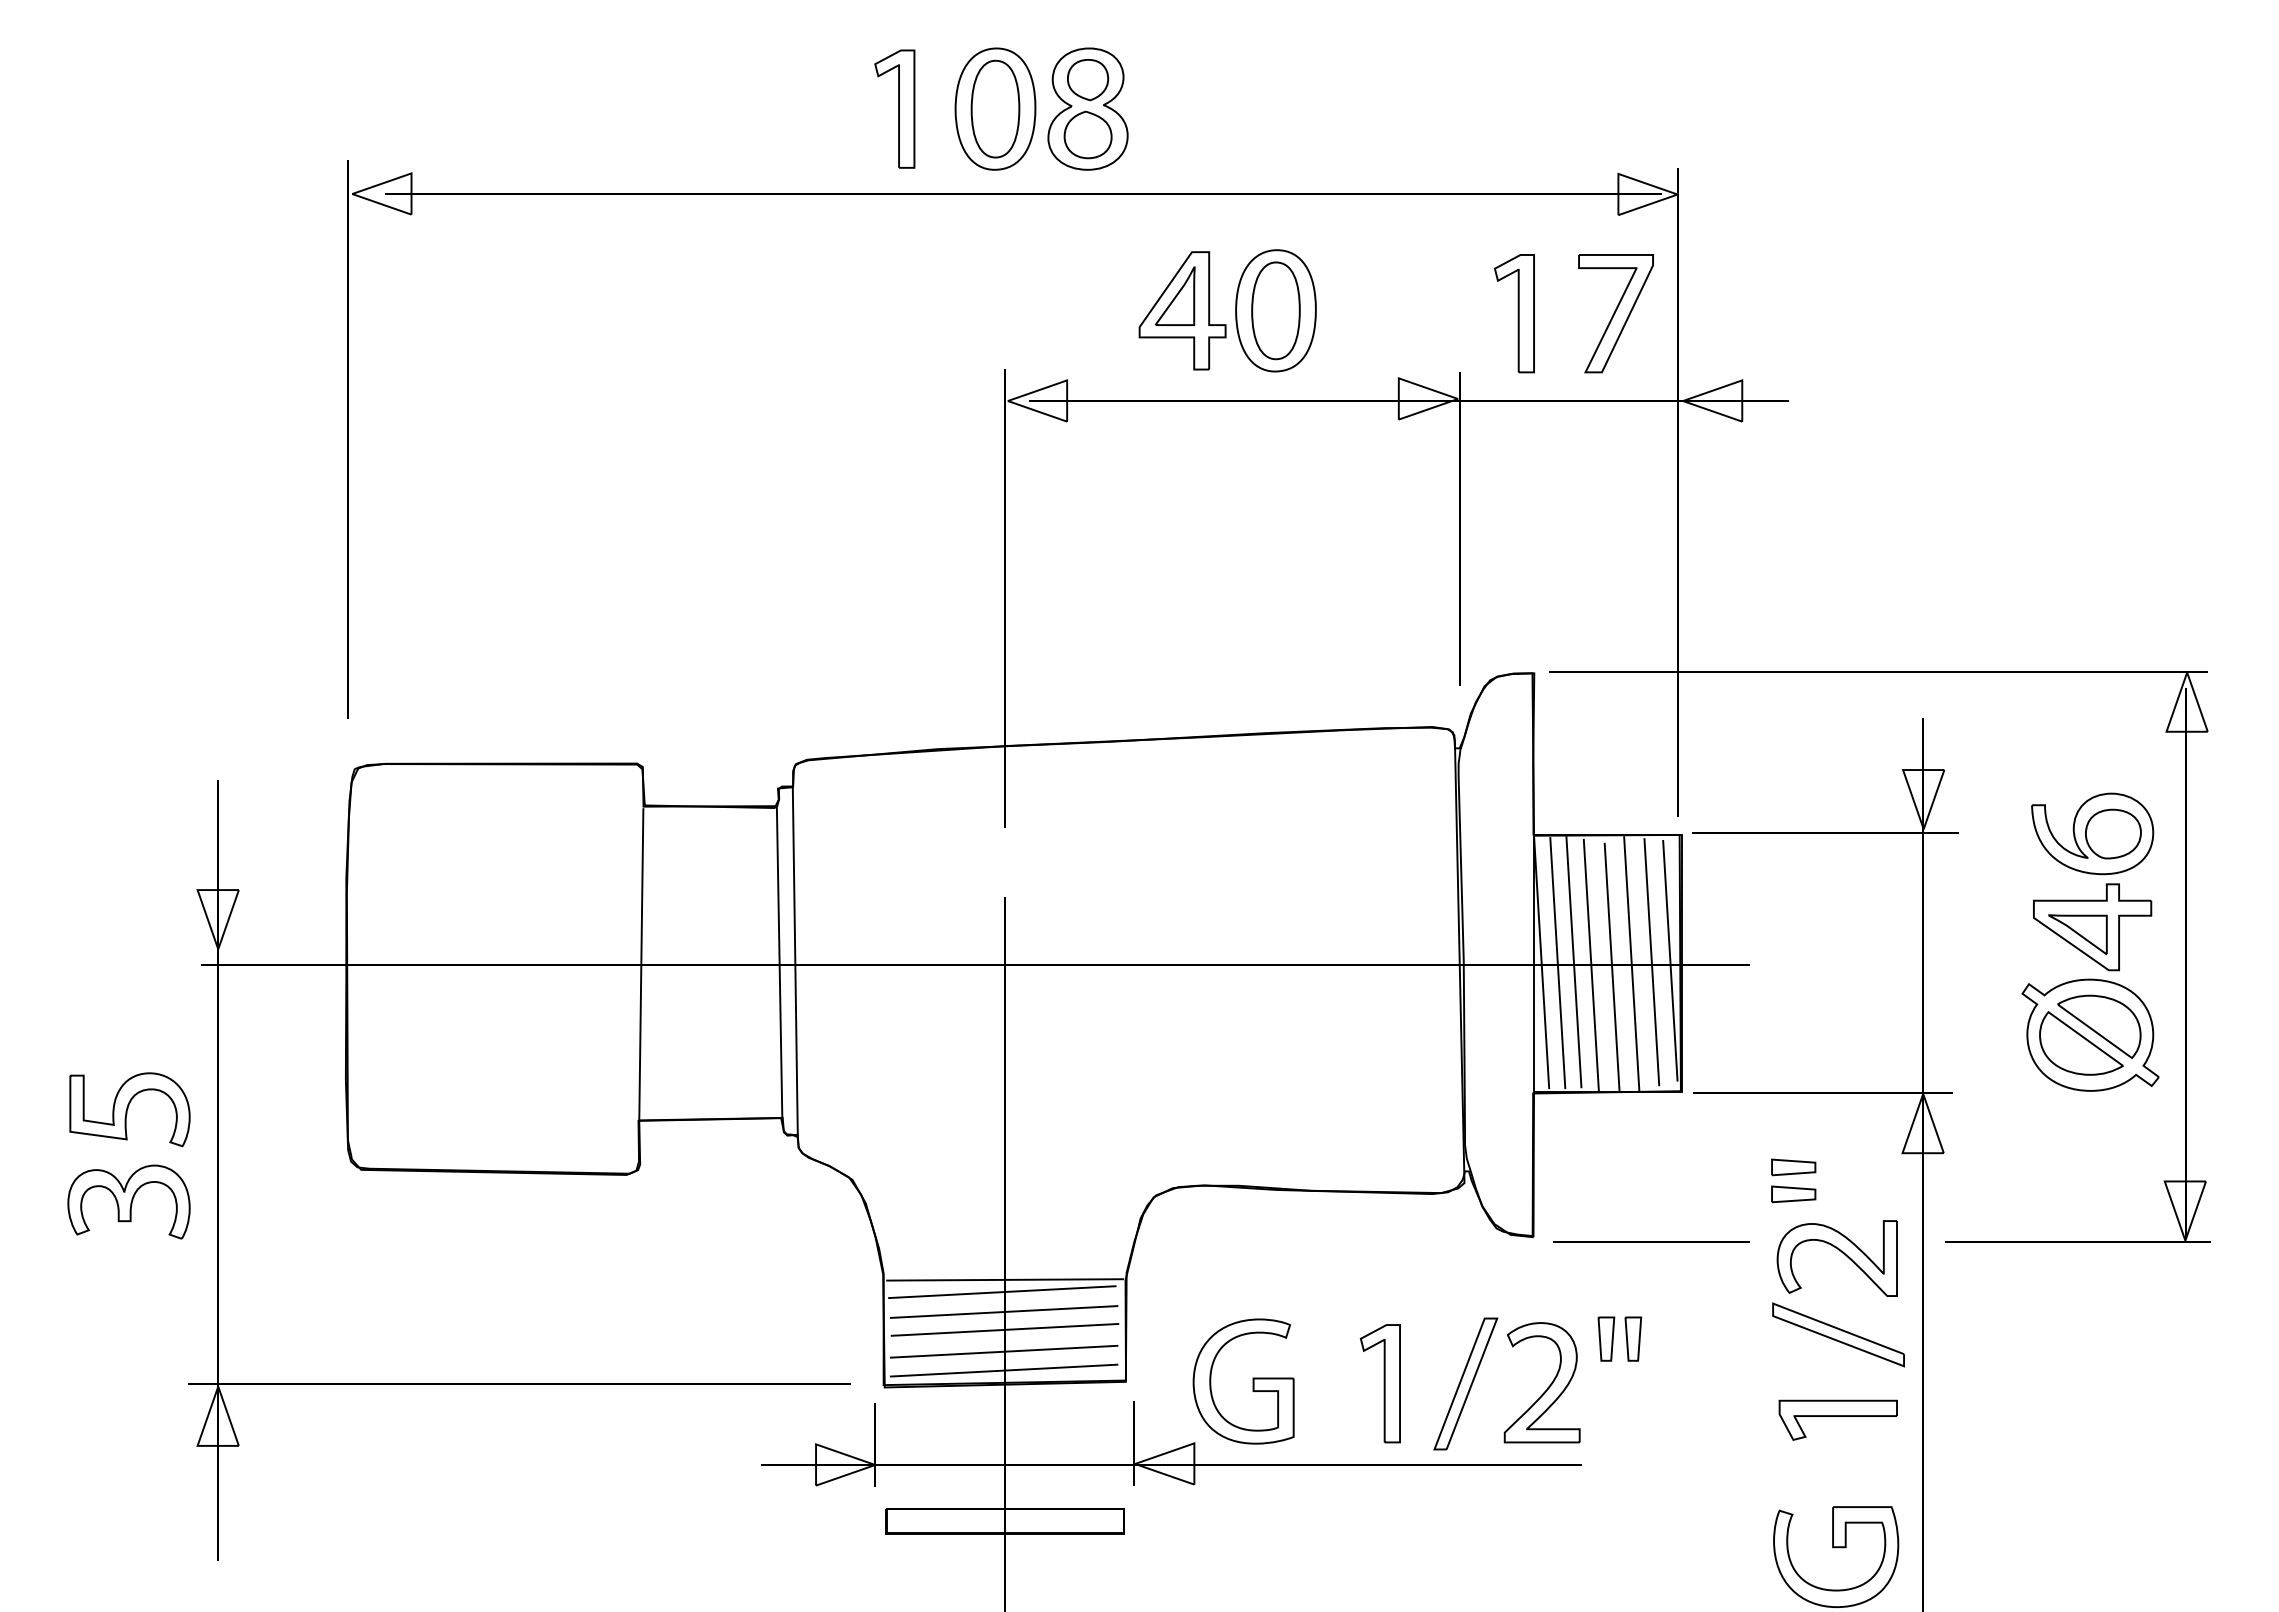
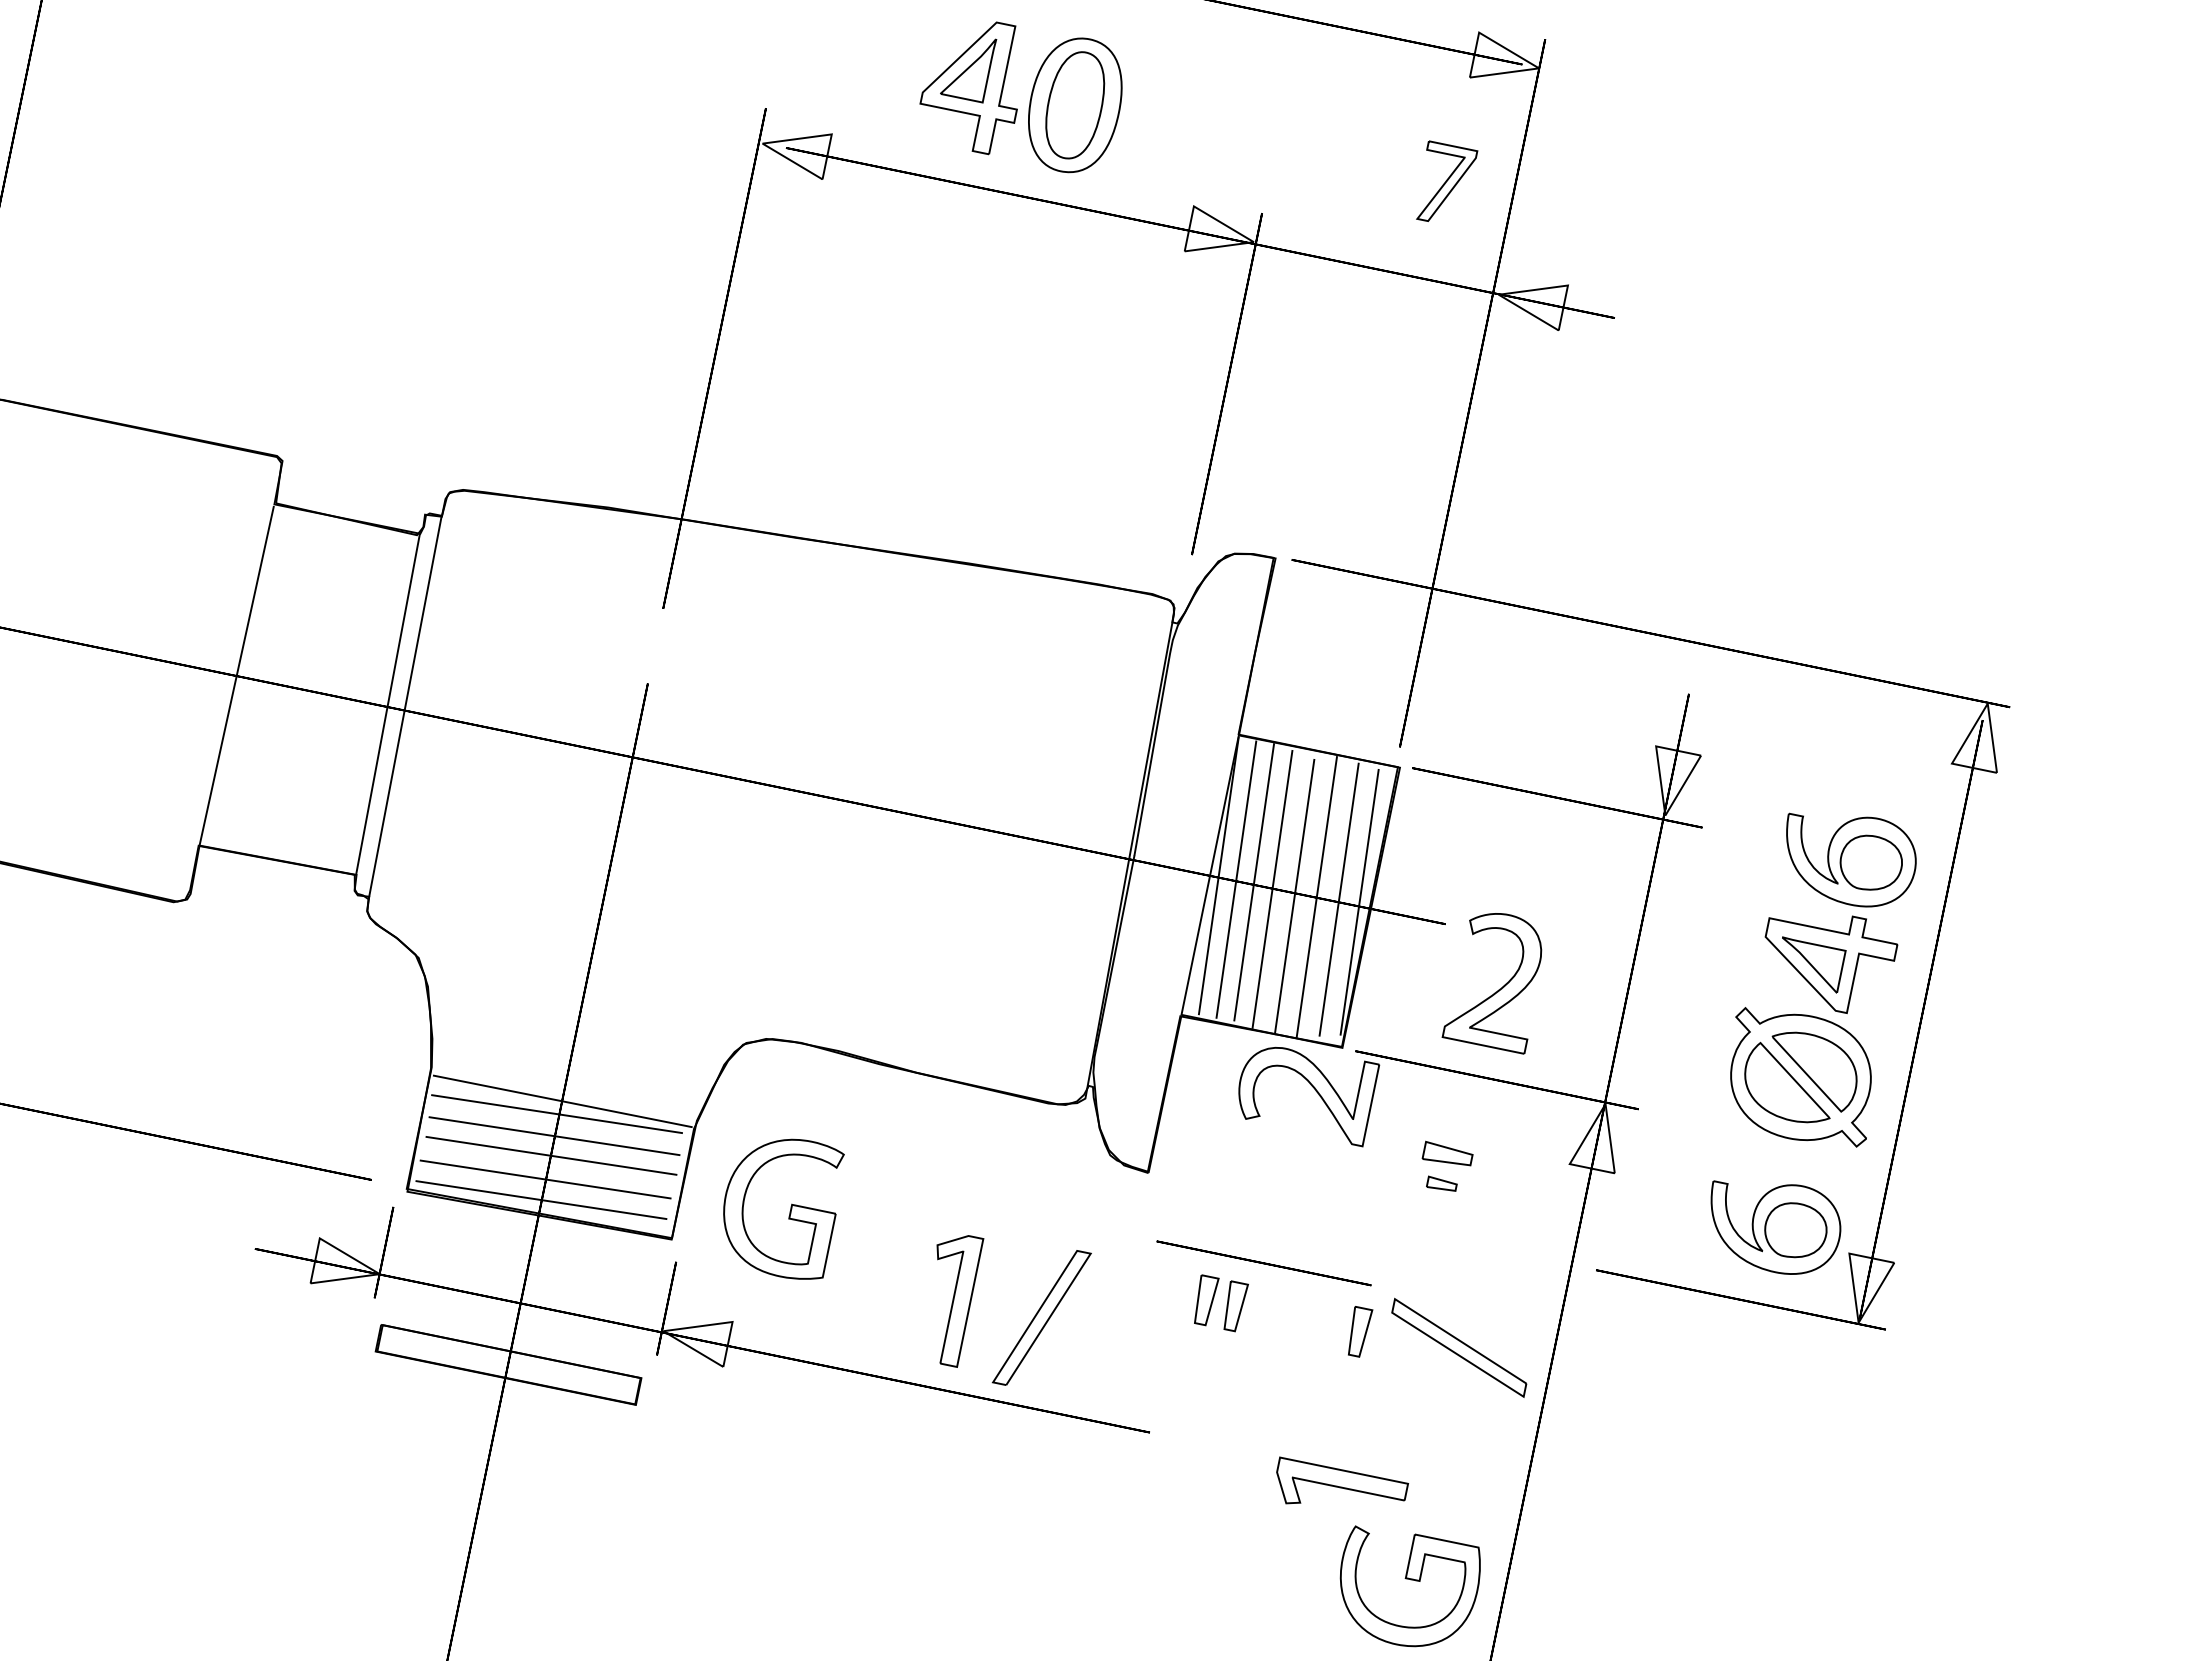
part: (1514, 313) -> (1334, 161), removed
part: (1615, 313) -> (1444, 184), size x0.6
part: (2092, 1170) -> (1773, 1225), added
part: (1793, 1194) -> (1441, 1184), size x0.6
line: (1651, 1241) -> (1264, 1263), moved
part: (1839, 1251) -> (1309, 1084), moved
part: (1747, 1338) -> (1359, 1331), added
part: (1252, 1381) -> (790, 1207), moved
part: (1547, 1387) -> (1501, 986), moved
part: (1837, 1419) -> (1338, 1490), moved

